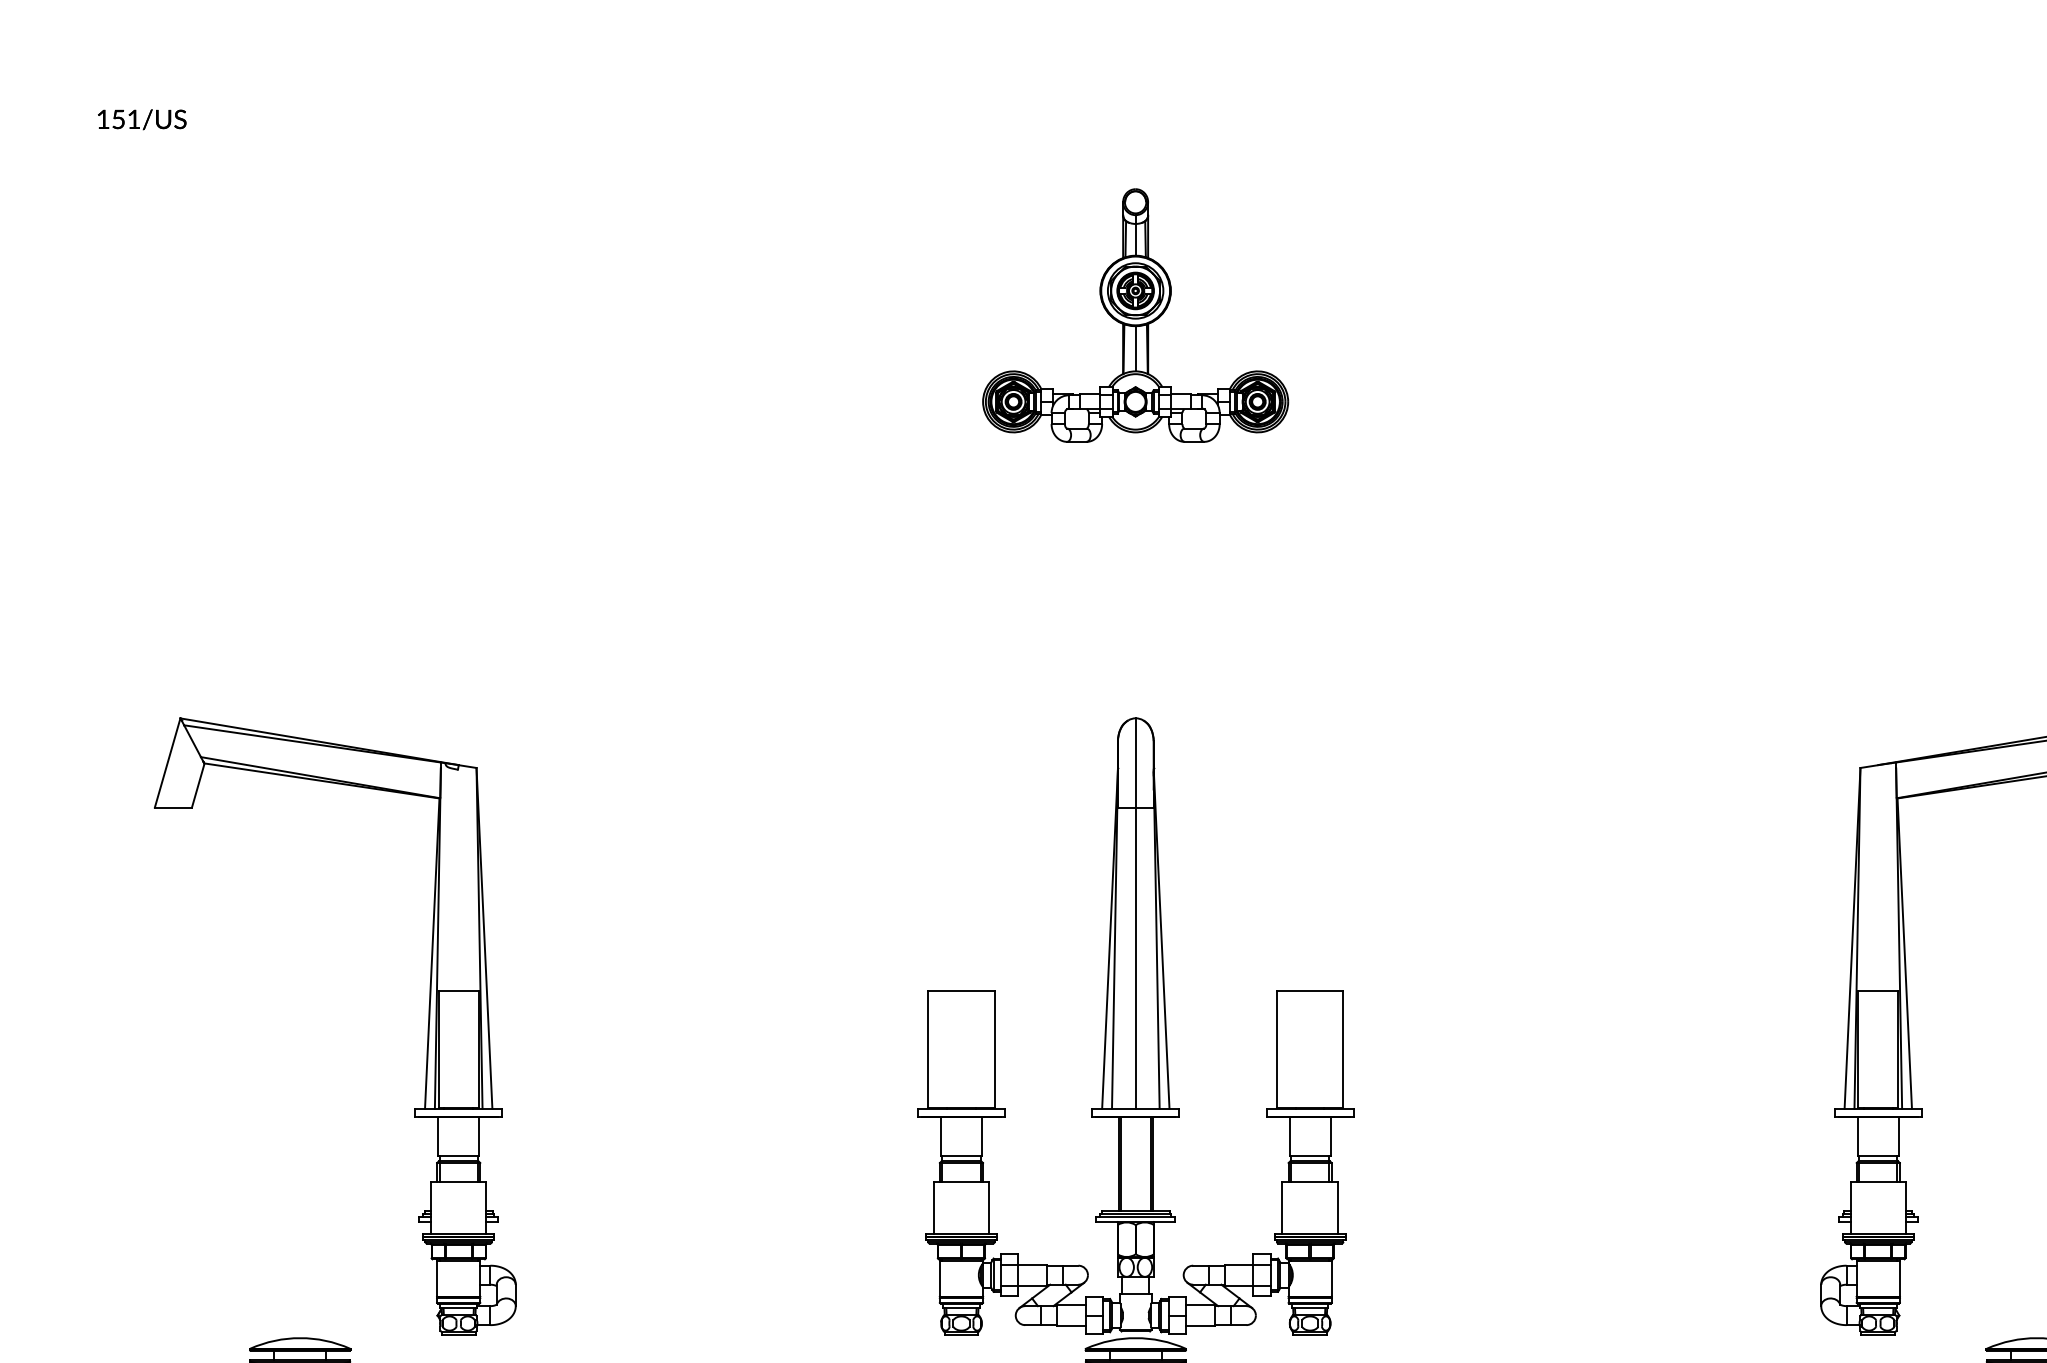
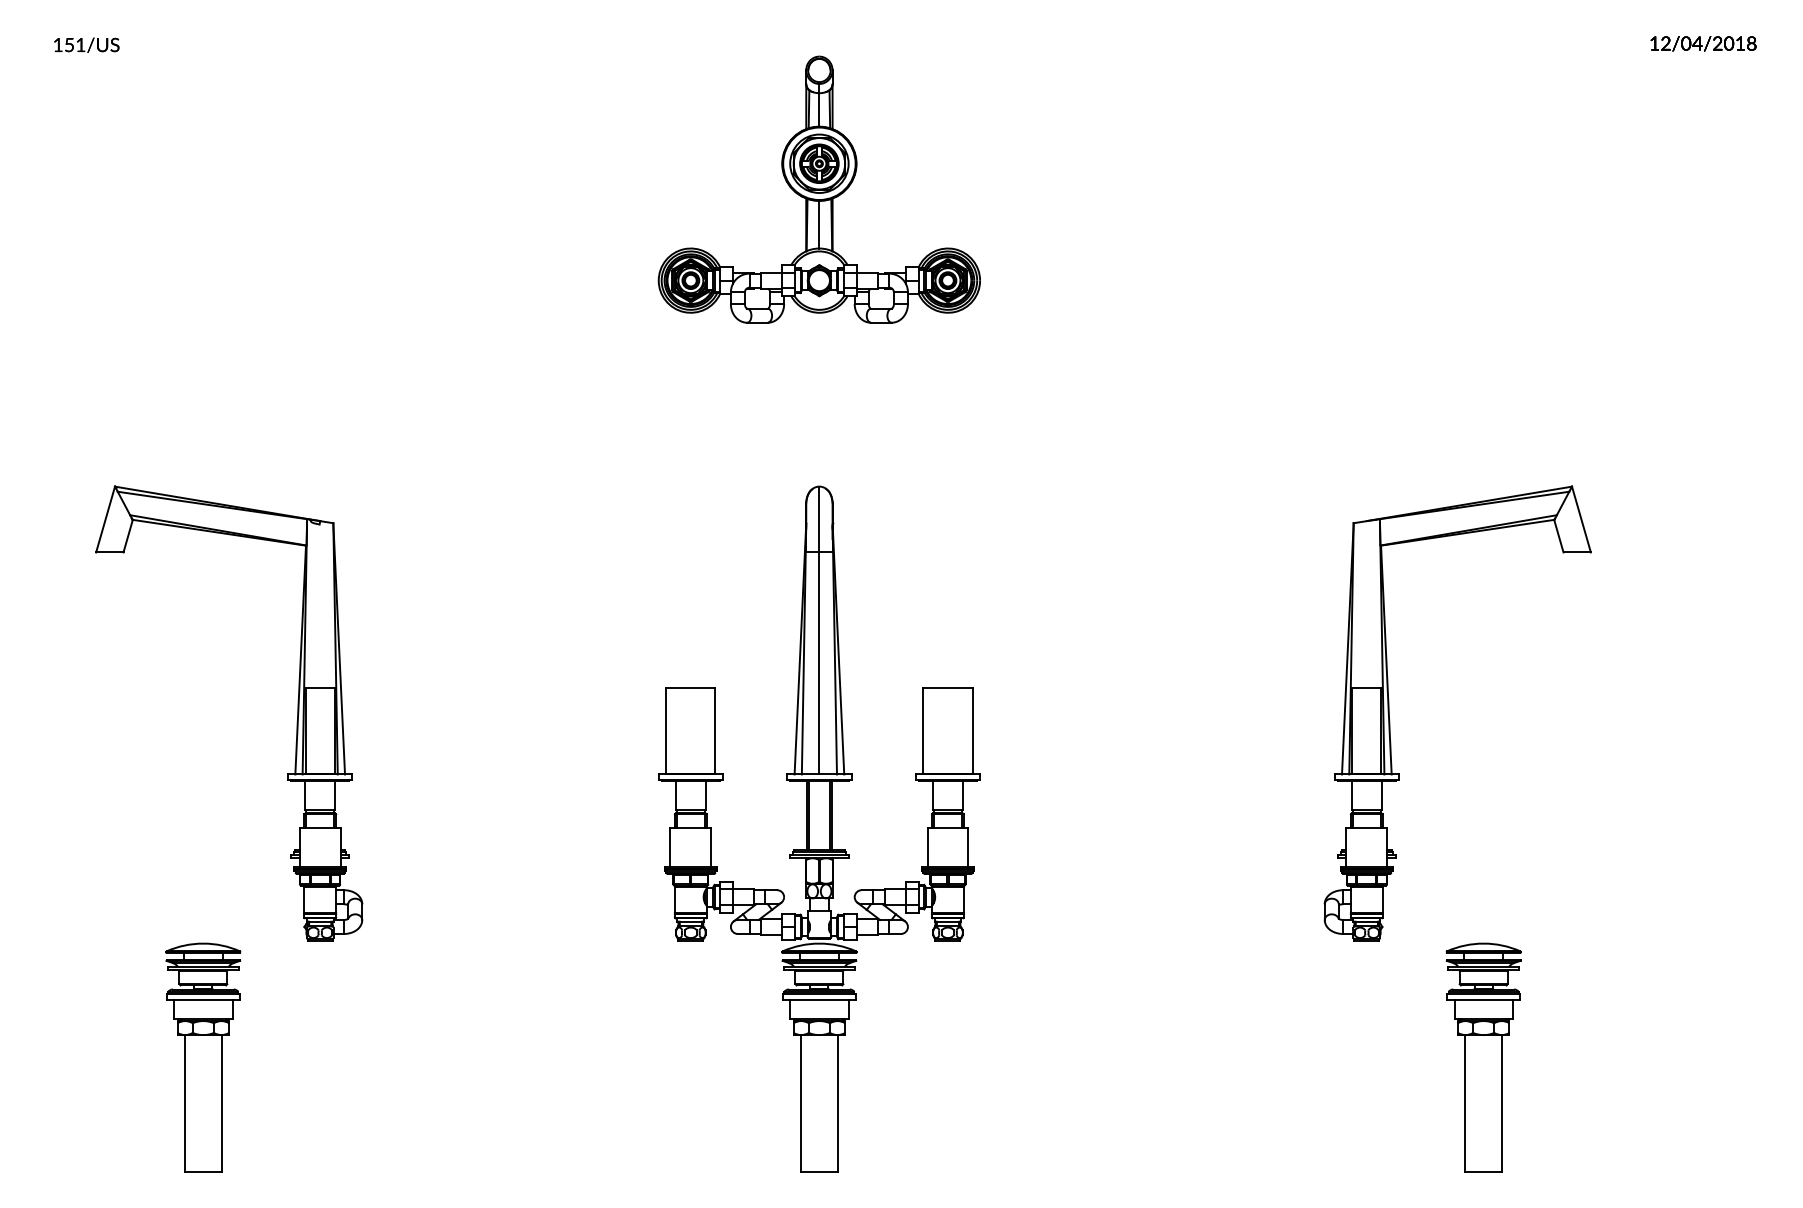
part: (1134, 315) -> (818, 189), size x1.43

